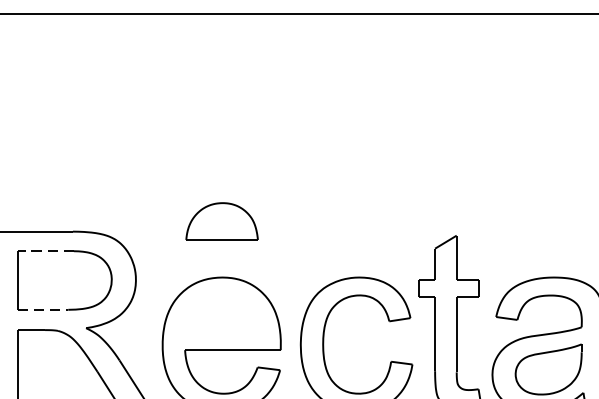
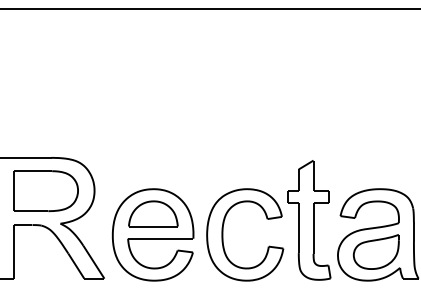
part: (222, 220) -> (153, 213), moved
line: (45, 251) -> (32, 171), dashed -> solid
line: (43, 310) -> (31, 211), dashed -> solid

